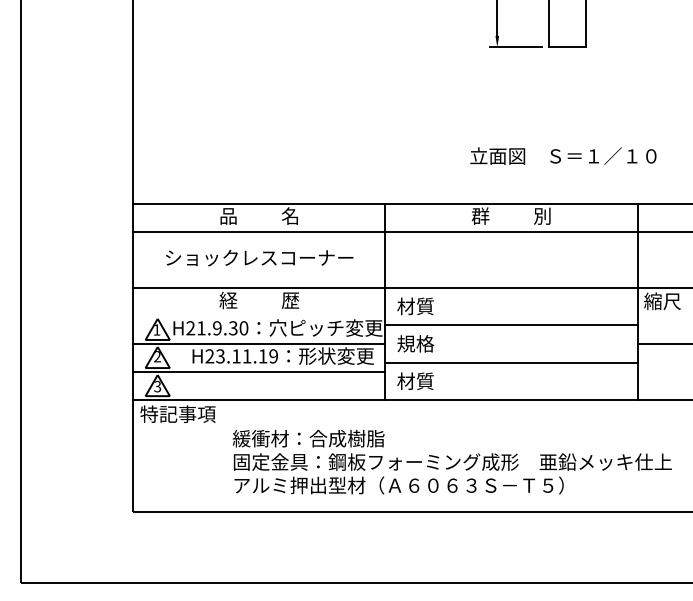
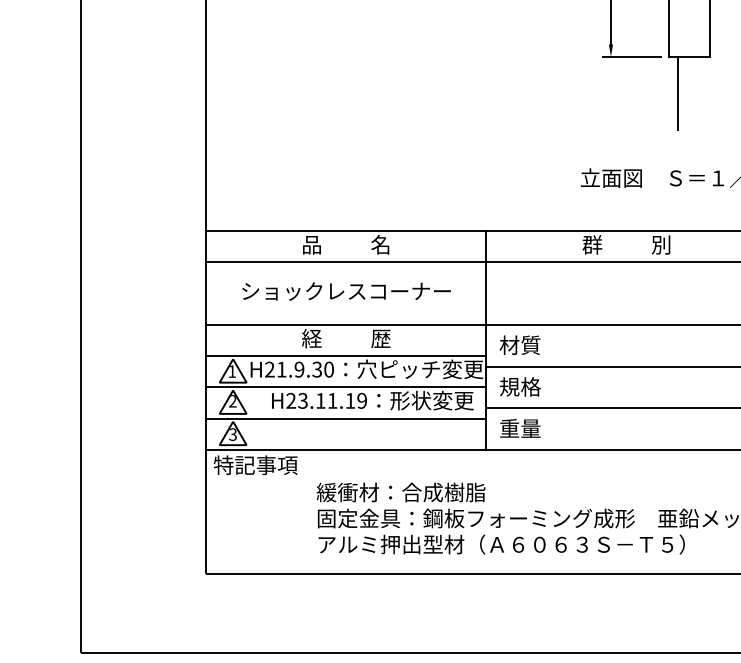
line: (557, 79) -> (677, 92), added
line: (259, 316) -> (346, 356), added
text: (415, 380) -> (519, 427), 材質 -> 重量

